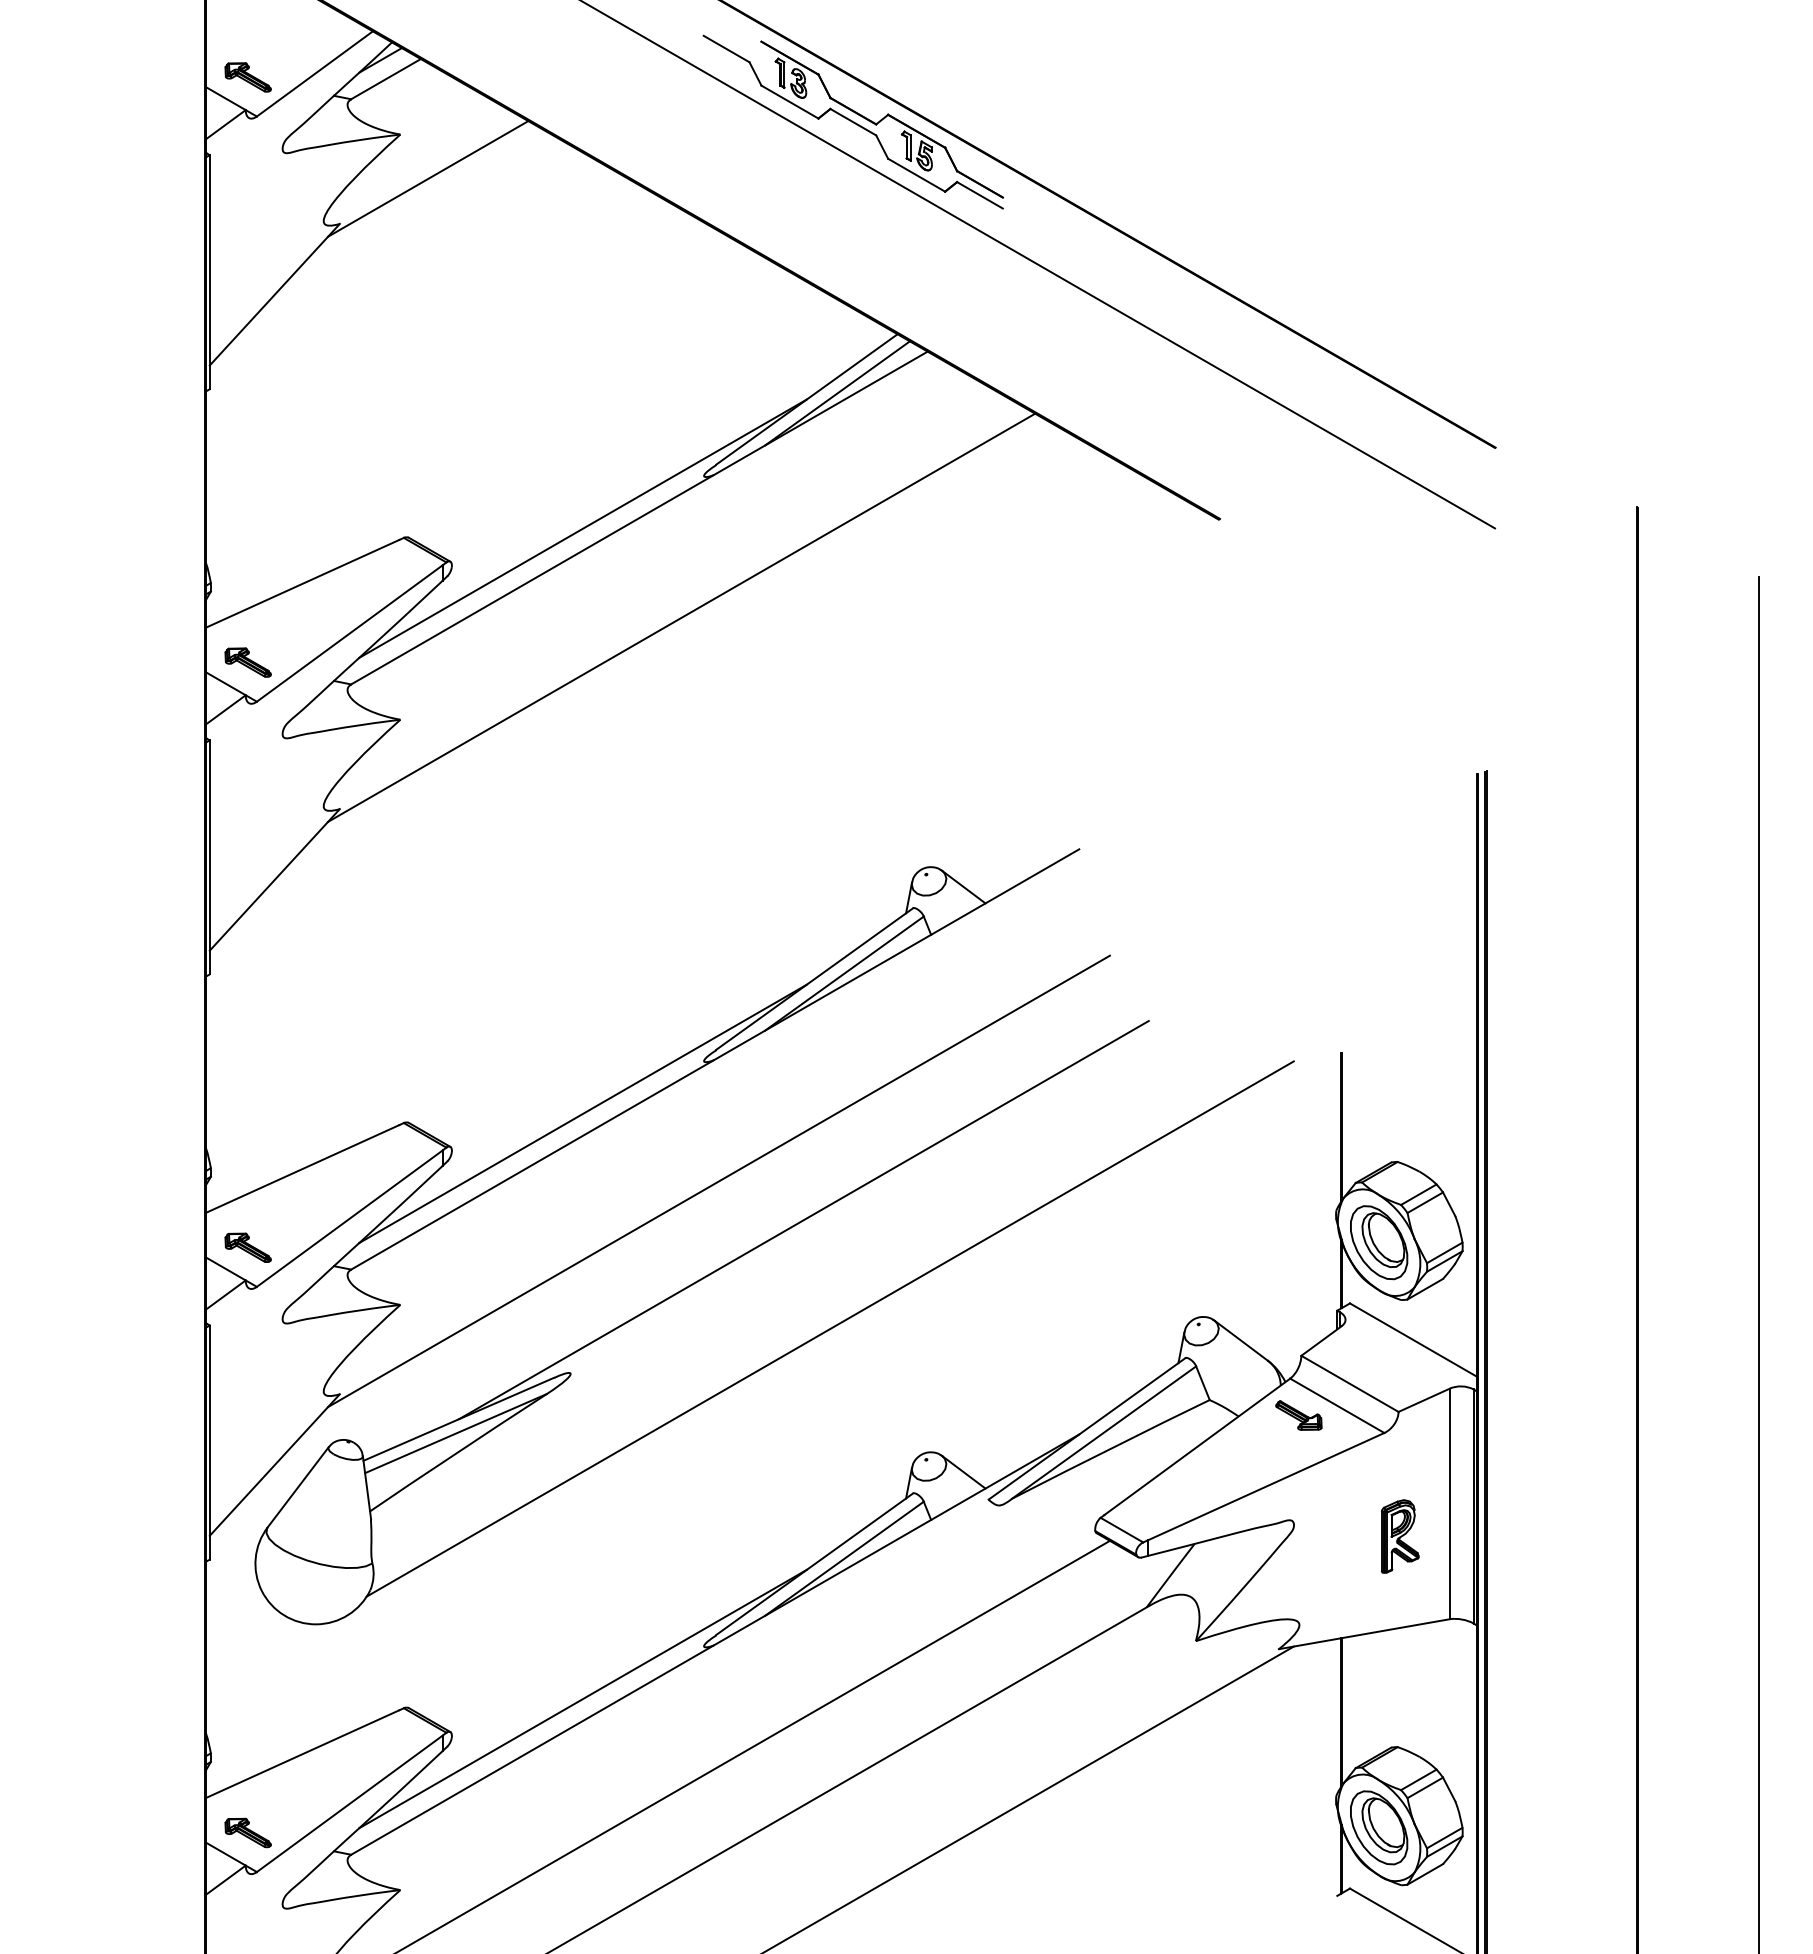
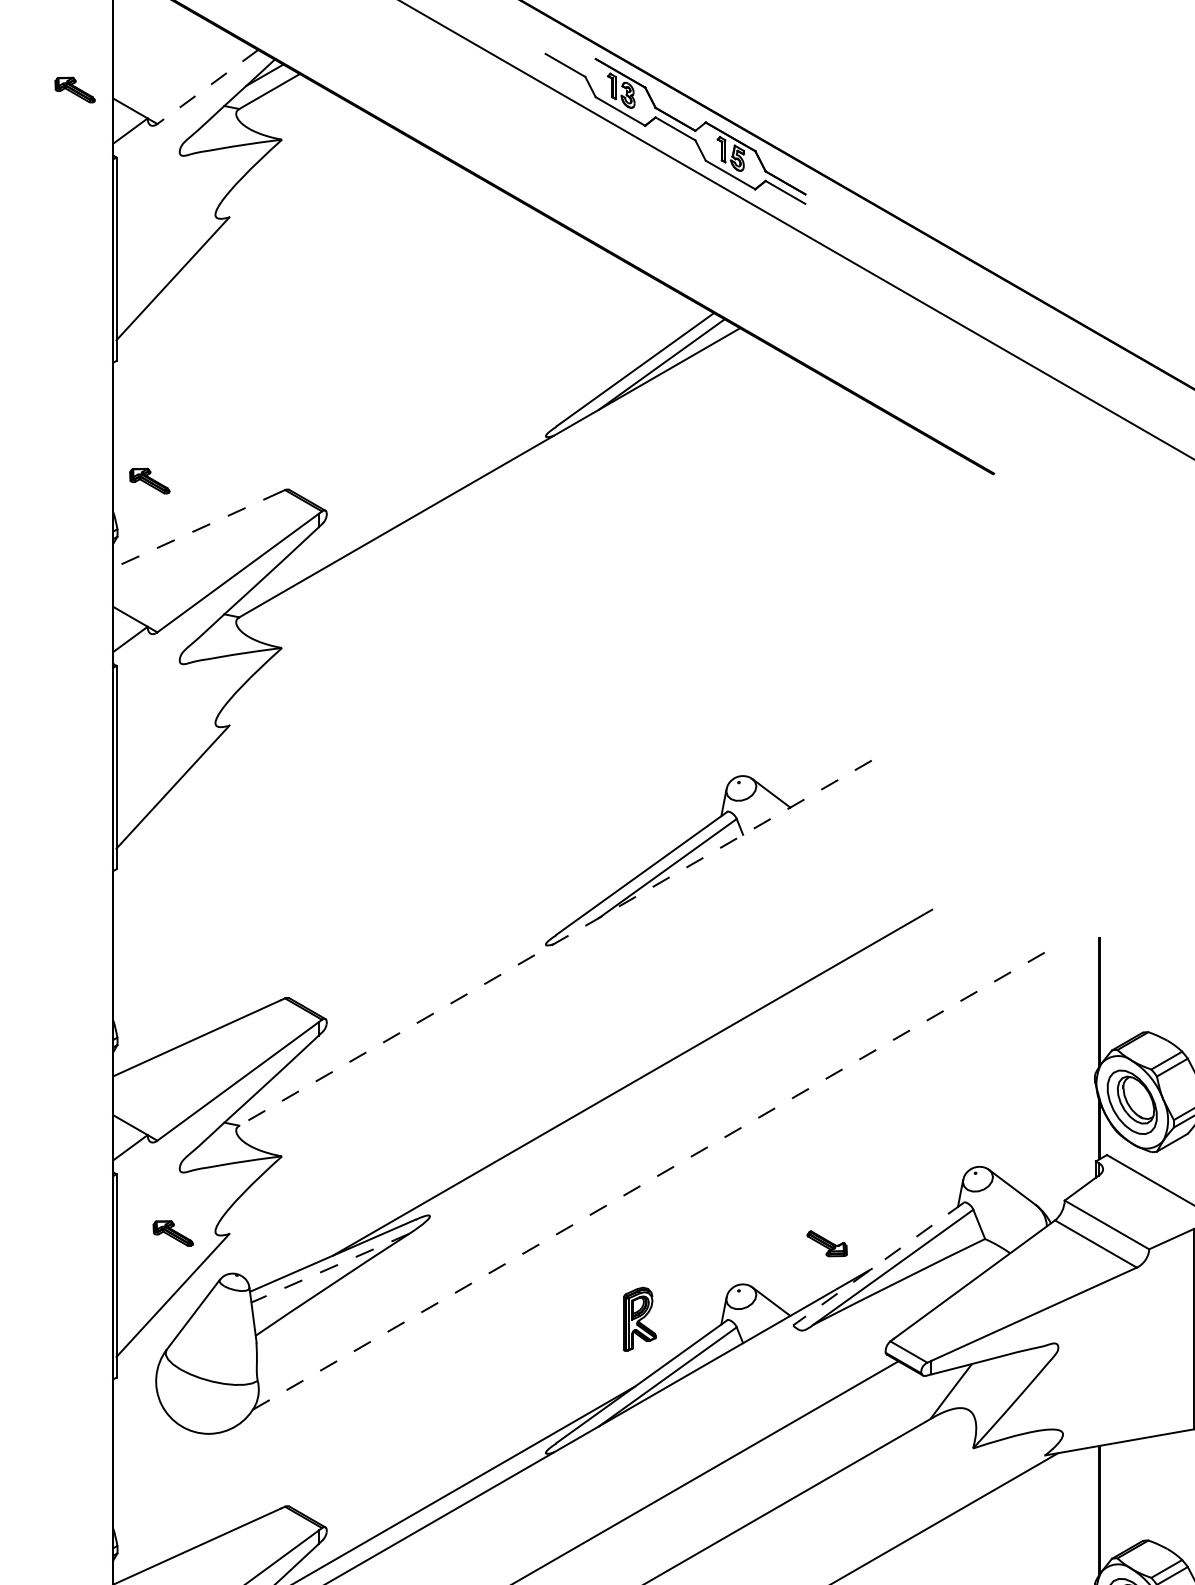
line: (314, 73) -> (207, 86), solid -> dashed
part: (247, 77) -> (74, 90), moved
line: (428, 178) -> (306, 177), removed
line: (582, 528) -> (440, 481), removed
line: (302, 584) -> (197, 530), solid -> dashed
line: (681, 617) -> (526, 559), removed
part: (247, 662) -> (149, 481), moved
line: (714, 1059) -> (554, 943), solid -> dashed
line: (582, 1113) -> (440, 990), removed
line: (718, 1181) -> (558, 1049), removed
part: (247, 1247) -> (172, 1233), moved
line: (830, 1328) -> (655, 1176), solid -> dashed
part: (1298, 1415) -> (826, 1243), moved
line: (1086, 1429) -> (878, 1264), solid -> dashed
line: (455, 1433) -> (329, 1268), solid -> dashed
part: (1400, 1536) -> (640, 1319), moved

